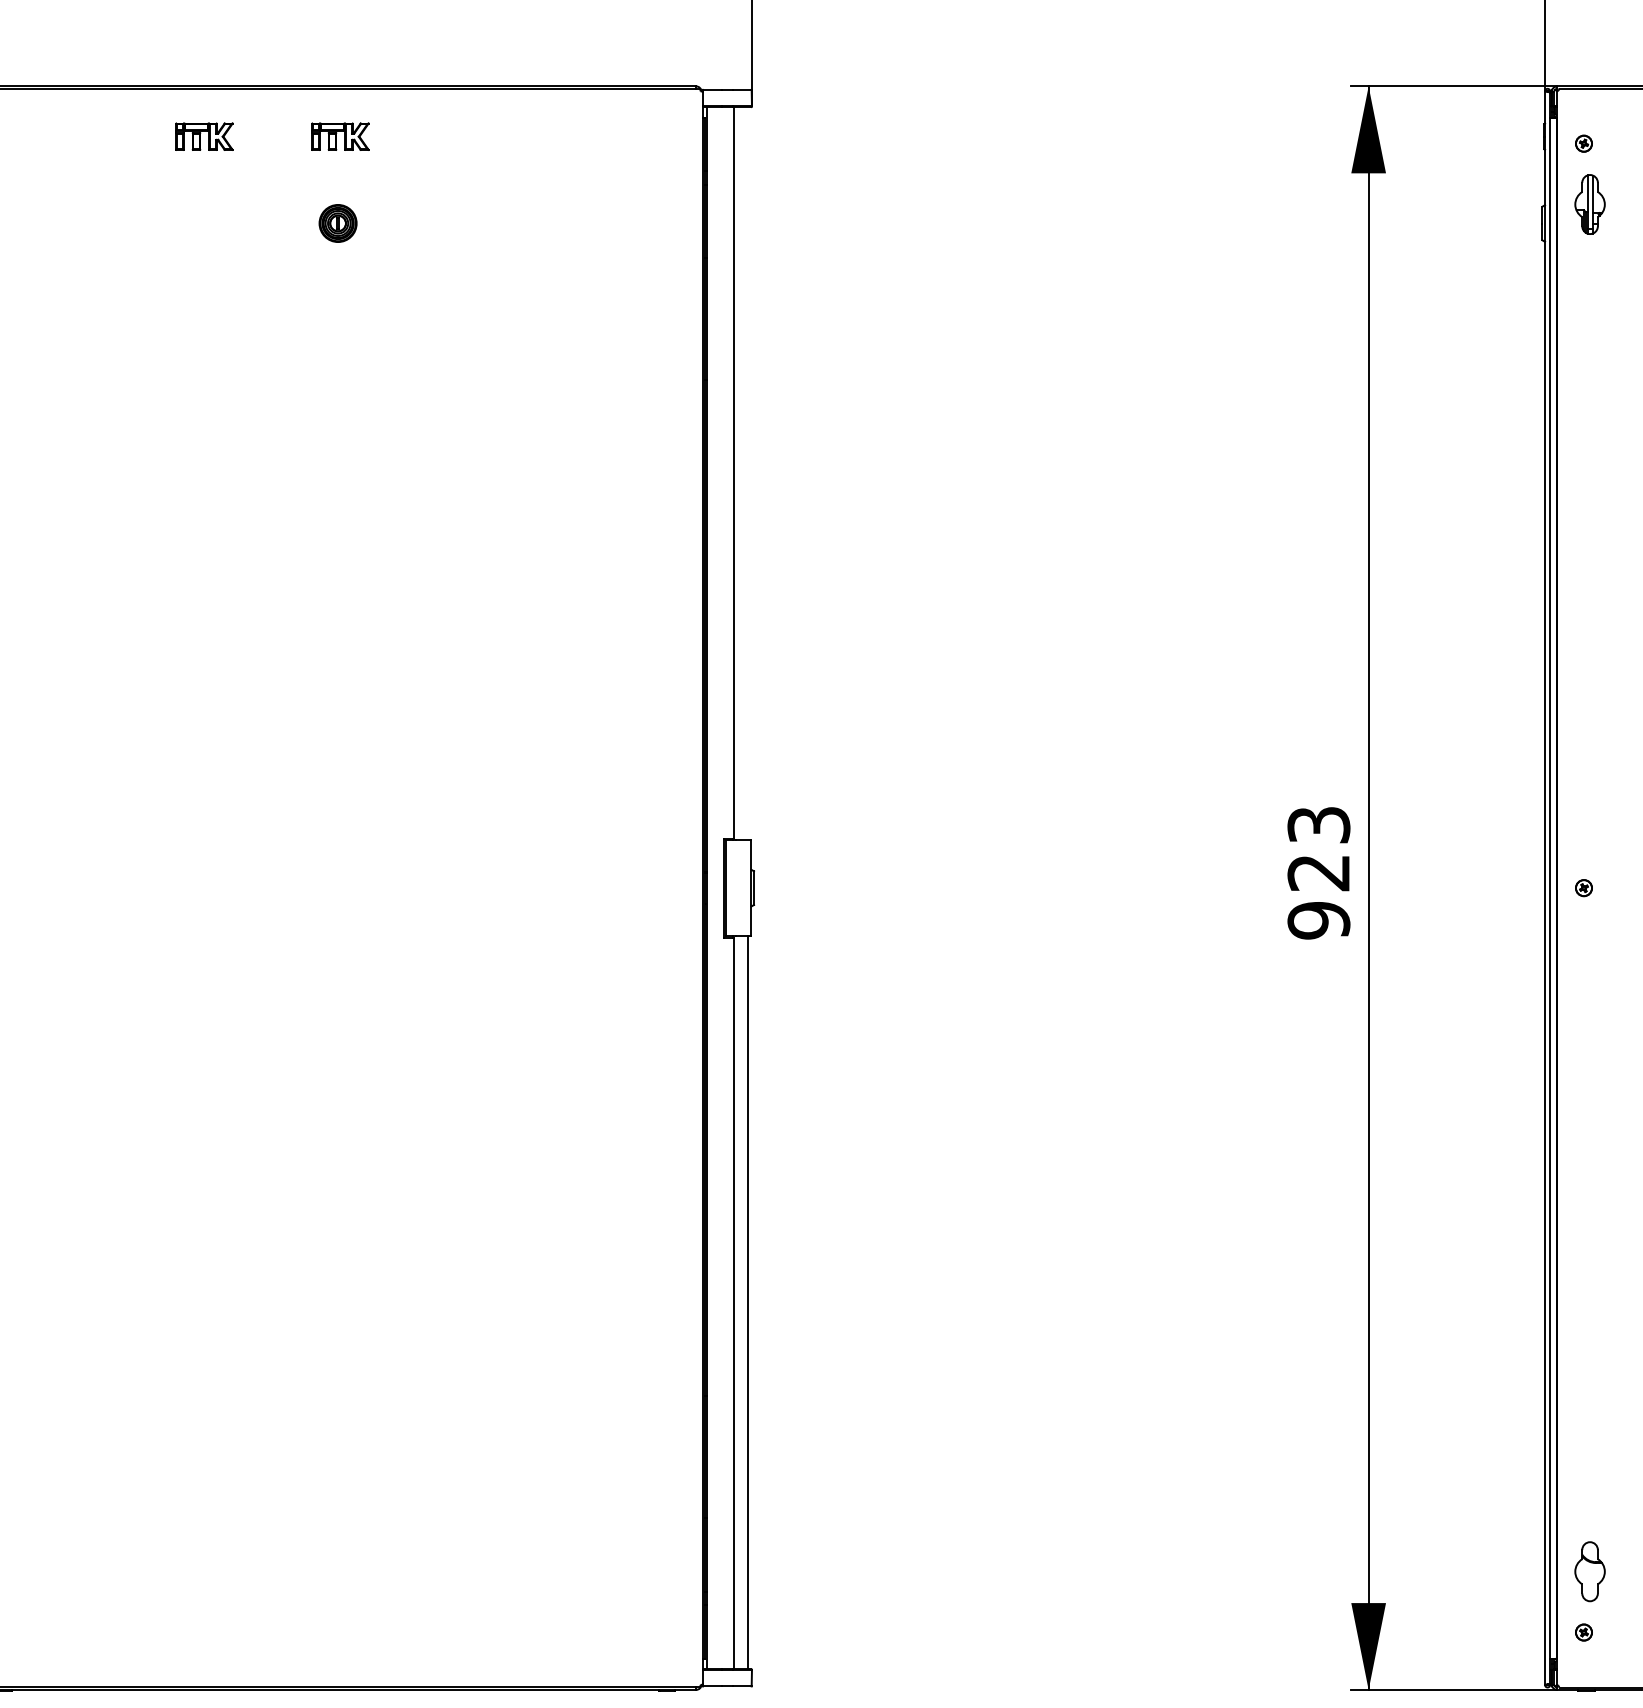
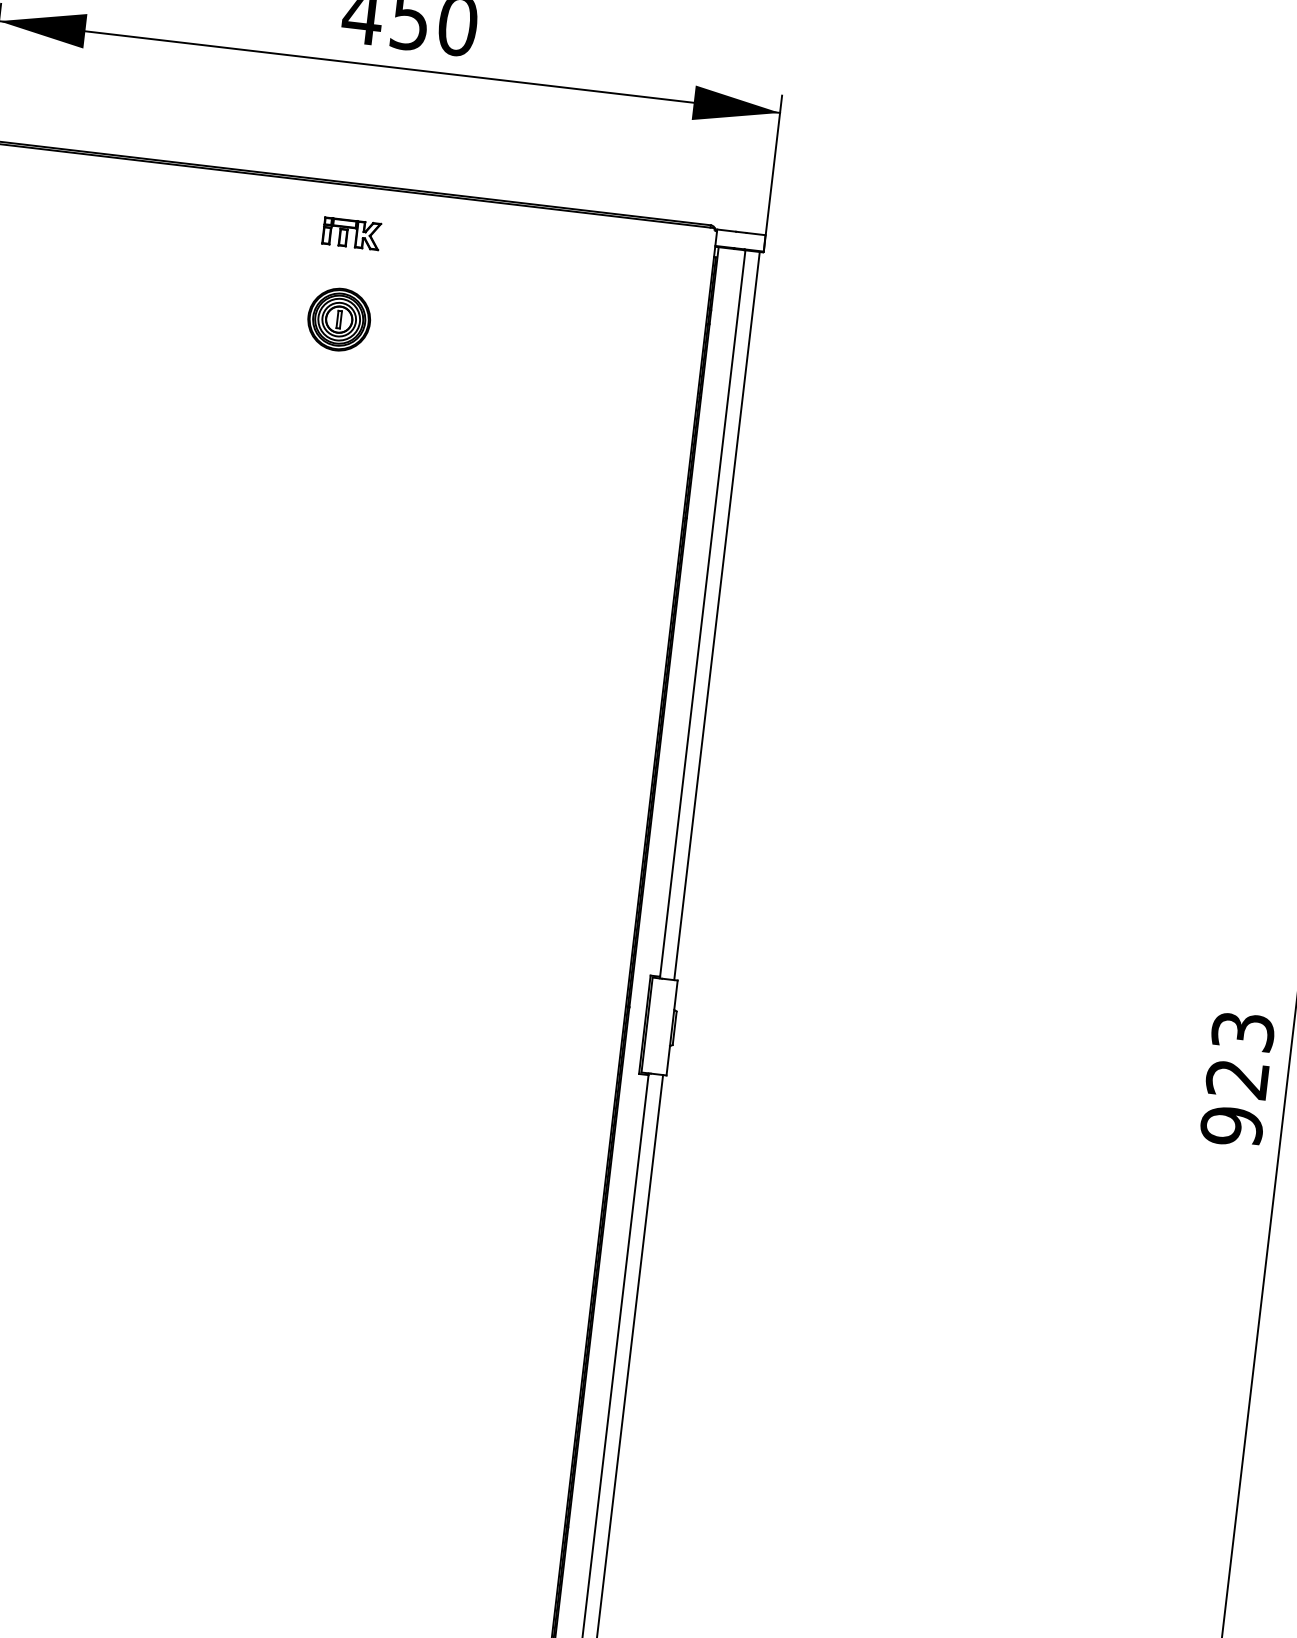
part: (204, 136) -> (216, 217), removed
part: (337, 223) -> (338, 319), size x1.67
line: (747, 473) -> (716, 615), added

